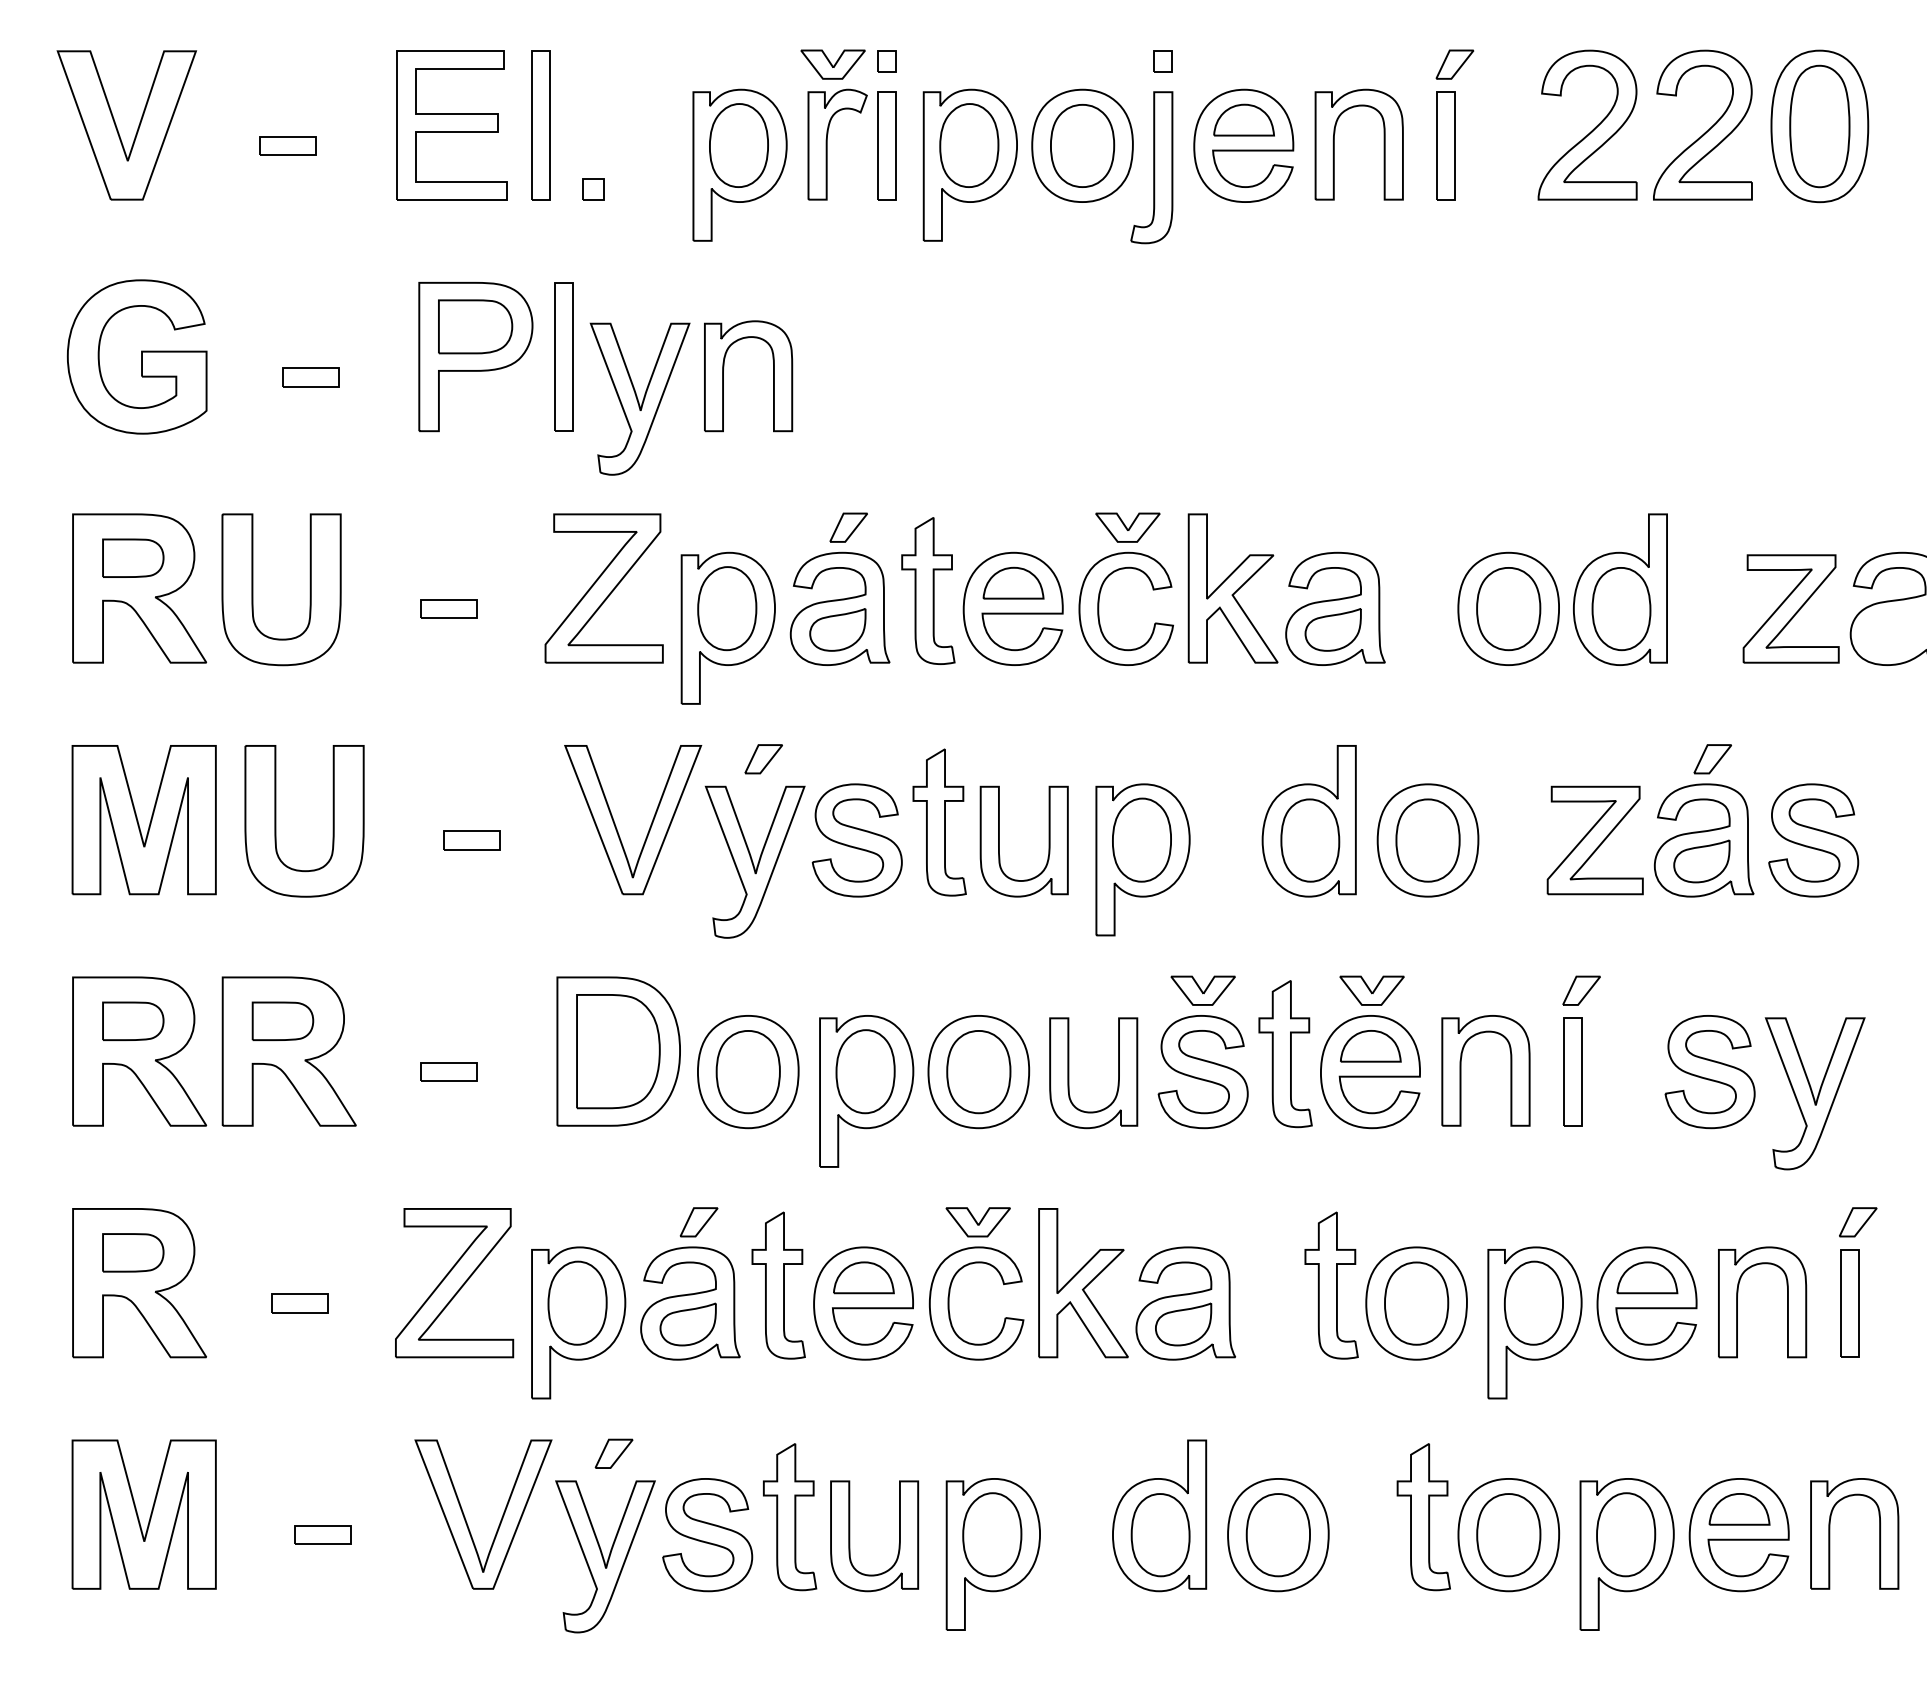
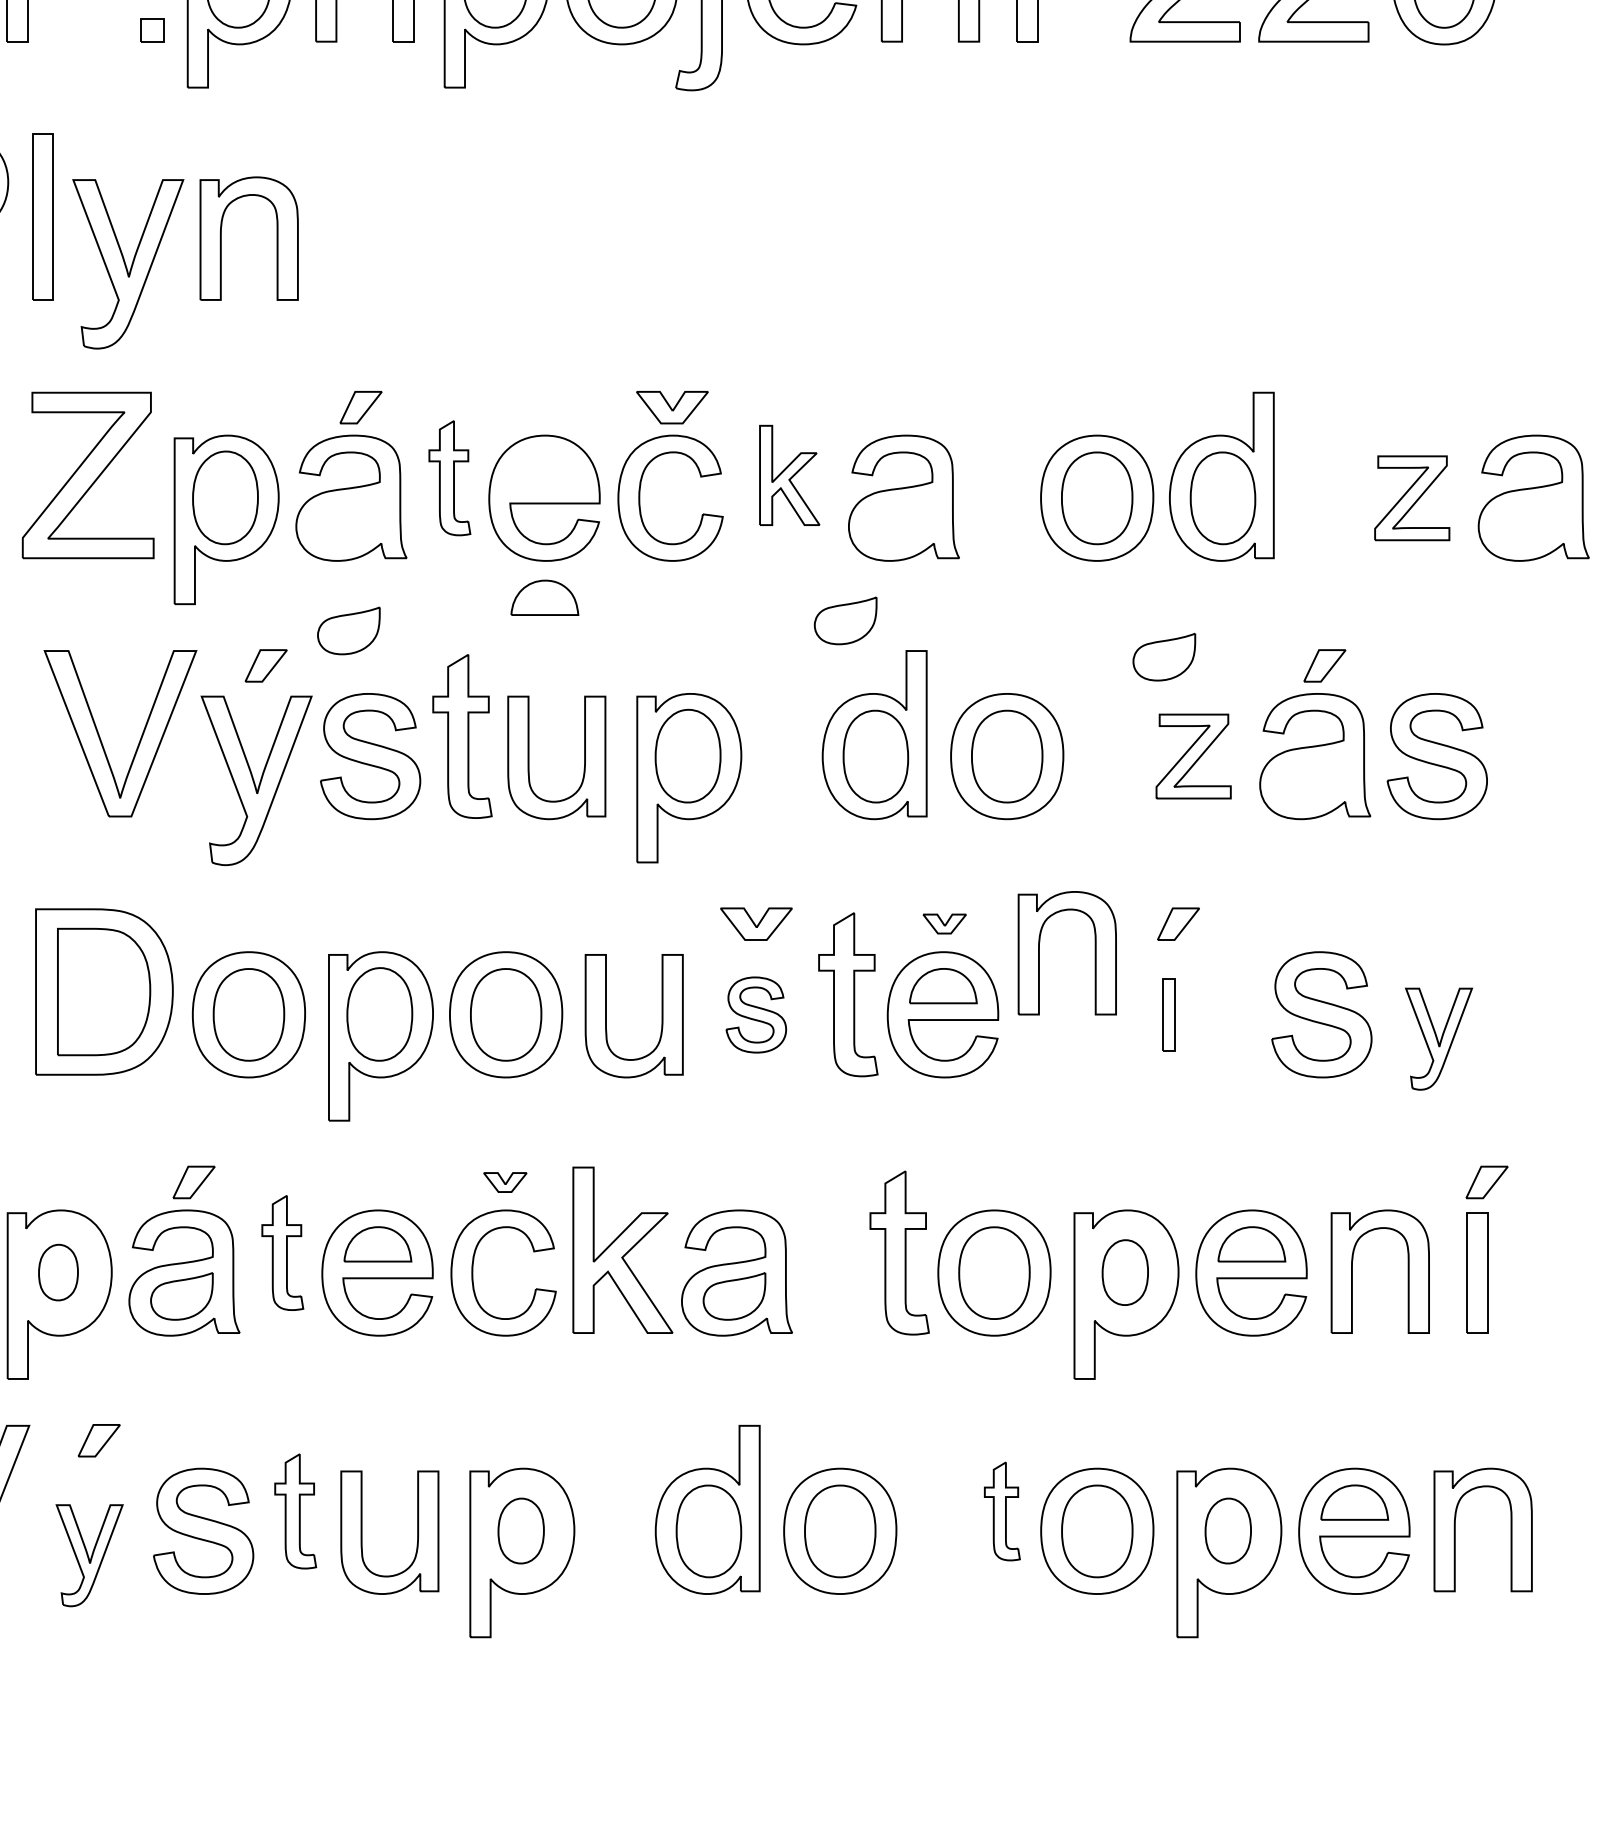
part: (593, 189) -> (152, 30), moved
part: (1013, 582) -> (544, 597), moved
part: (1232, 588) -> (789, 475), size x0.6
part: (928, 590) -> (449, 477), size x0.7
part: (1790, 608) -> (1411, 497), size x0.7
part: (837, 629) -> (348, 630), moved
part: (1332, 629) -> (844, 620), moved
part: (1594, 840) -> (1192, 756), size x0.7
part: (1701, 861) -> (1163, 657), moved
part: (1371, 990) -> (944, 923), size x0.6
part: (1461, 1070) -> (1040, 952), moved
part: (1572, 1071) -> (1168, 1014), size x0.6
part: (1202, 1072) -> (755, 1015), size x0.6
part: (1814, 1093) -> (1438, 1038), size x0.6
part: (977, 1222) -> (504, 1182), size x0.6
part: (778, 1285) -> (282, 1252), size x0.7
part: (577, 1302) -> (58, 1271), size x0.6
part: (1533, 1302) -> (1124, 1271), size x0.7
part: (790, 1517) -> (296, 1511), size x0.7
part: (1423, 1517) -> (1002, 1511), size x0.6
part: (992, 1534) -> (521, 1530), size x0.7
part: (1626, 1534) -> (1228, 1530), size x0.7
part: (605, 1556) -> (89, 1555), size x0.6

